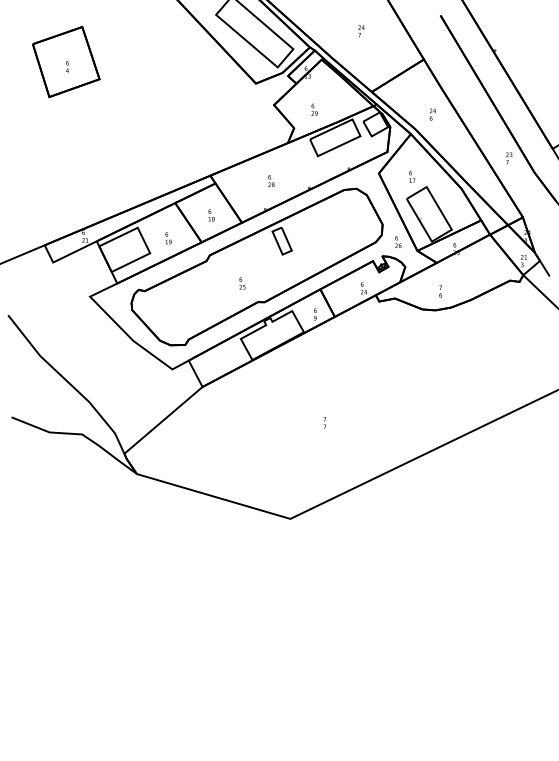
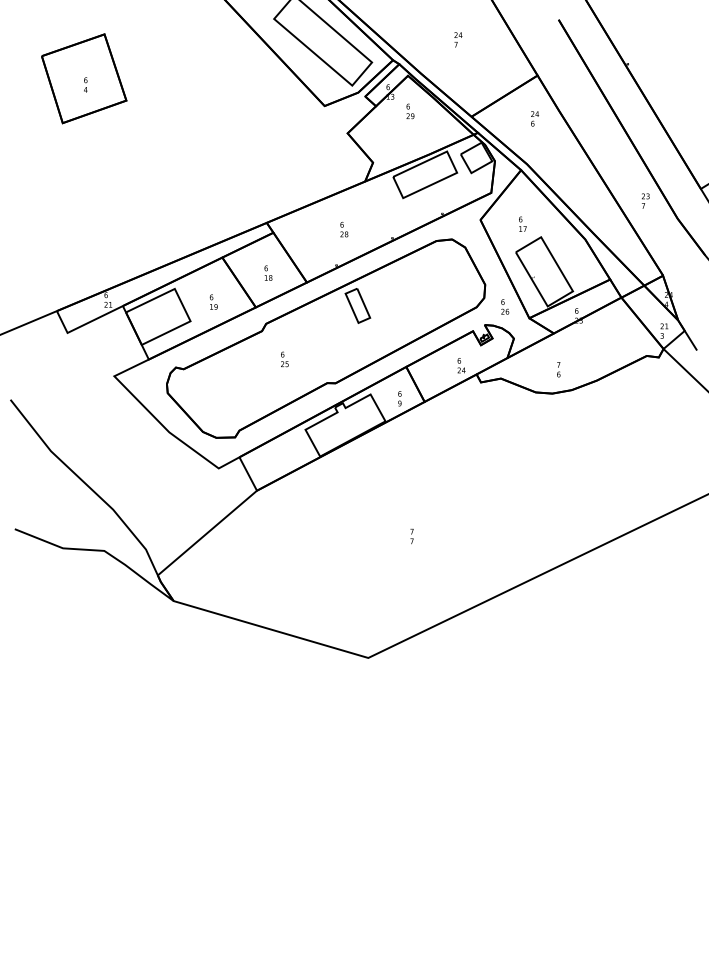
text: (314, 109) -> (410, 111), moved
text: (432, 114) -> (534, 118), moved
text: (242, 283) -> (284, 359), moved

